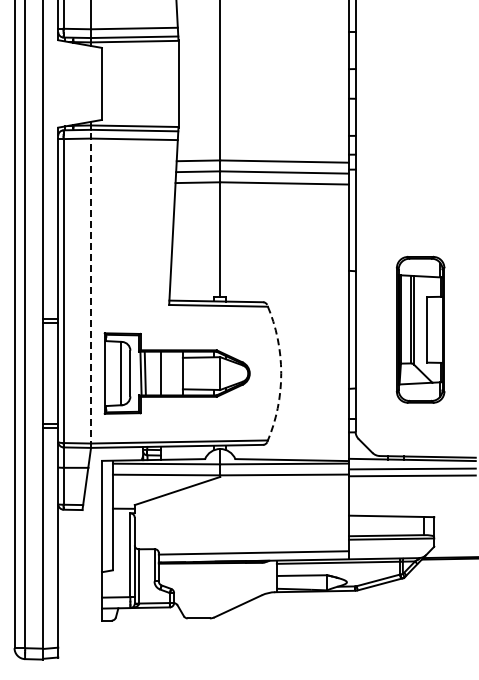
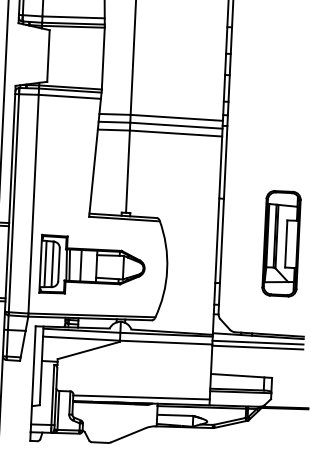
line: (91, 284) -> (34, 199), dashed -> solid
part: (420, 329) -> (281, 243), moved
line: (111, 373) -> (45, 263), added
arc: (281, 373) -> (167, 269), dashed -> solid

